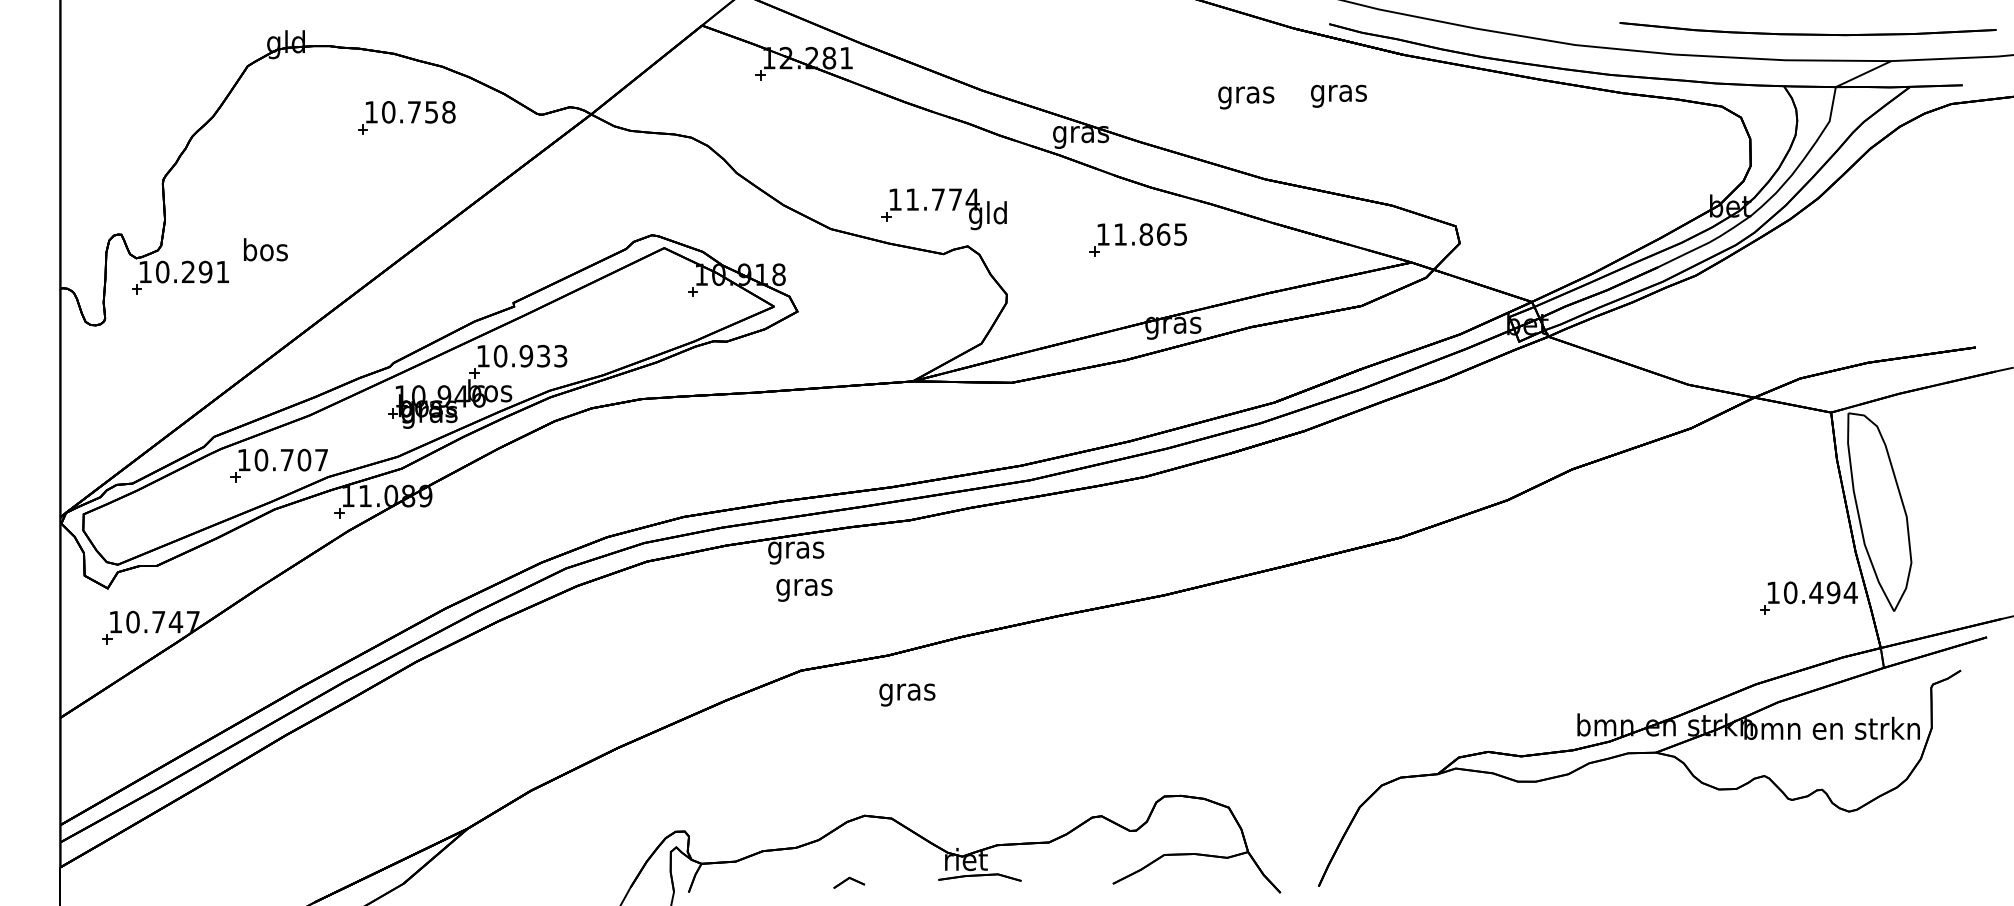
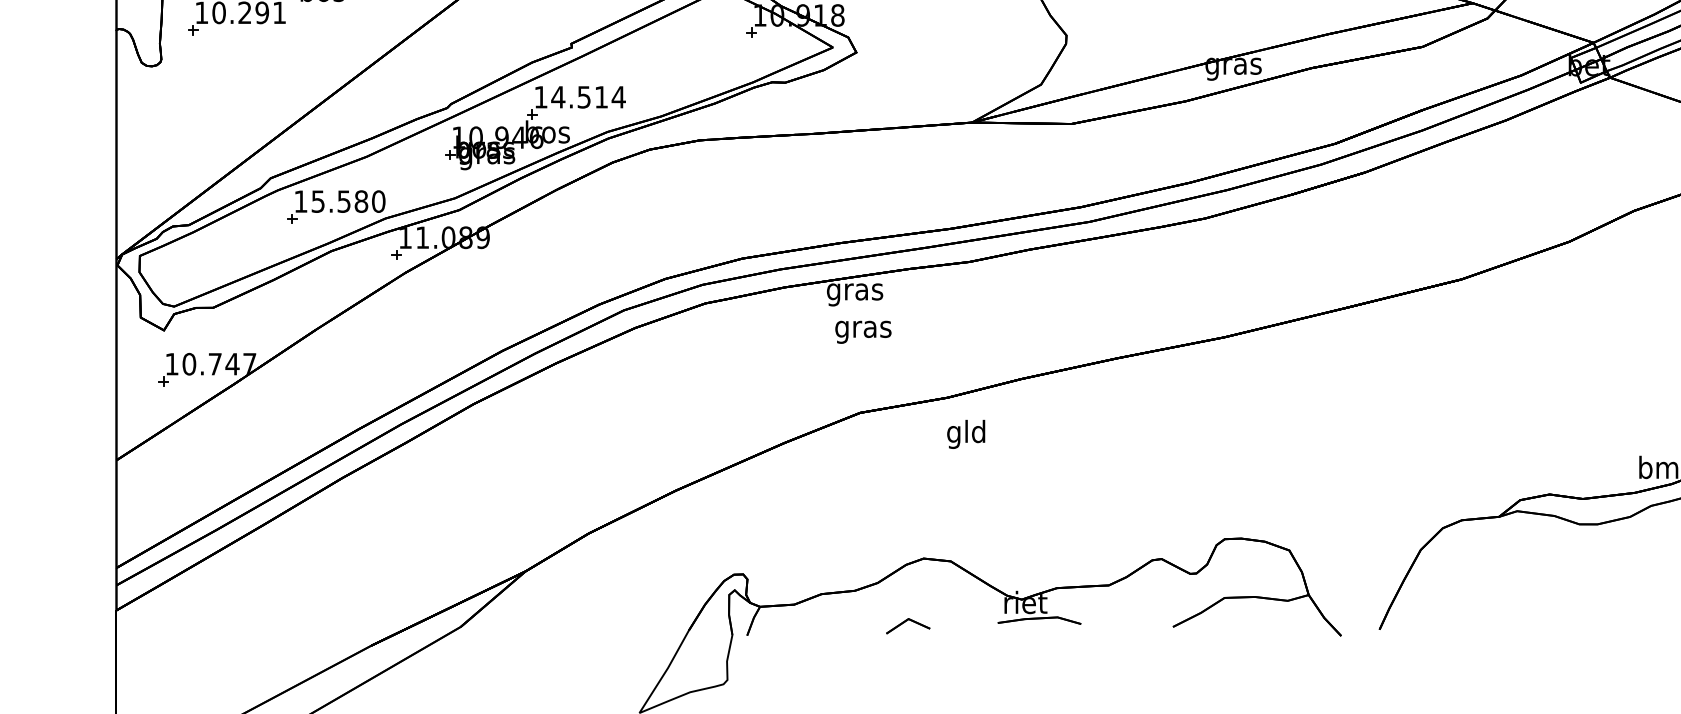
text: (530, 355) -> (588, 96), 10.933 -> 14.514
text: (291, 459) -> (348, 200), 10.707 -> 15.580
text: (907, 691) -> (966, 433), gras -> gld
part: (849, 882) -> (908, 625), size x1.4

